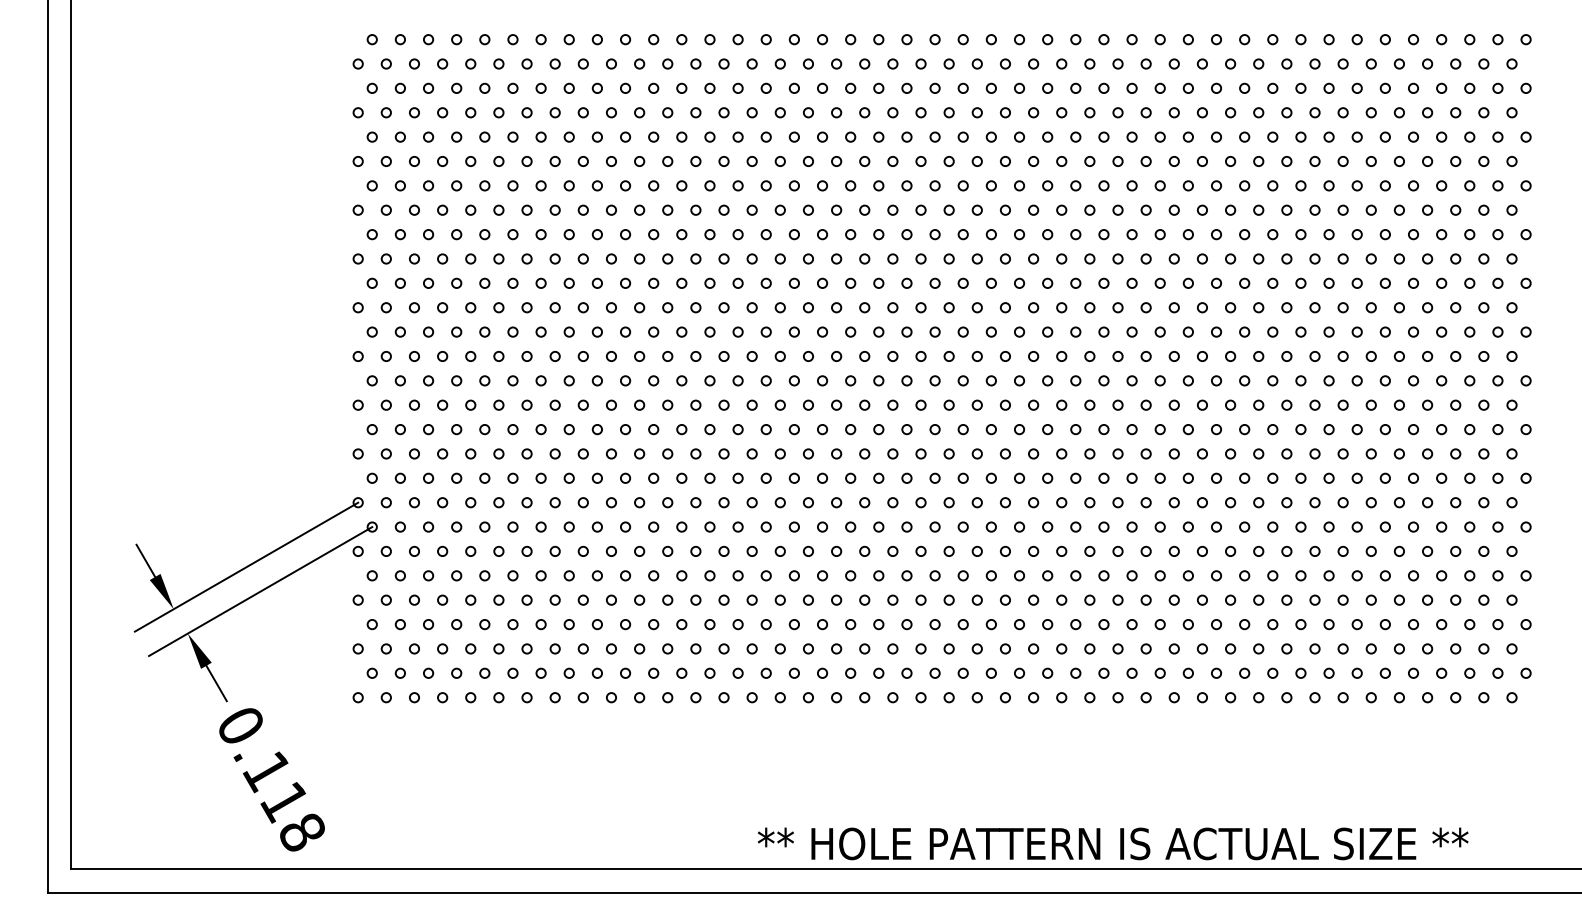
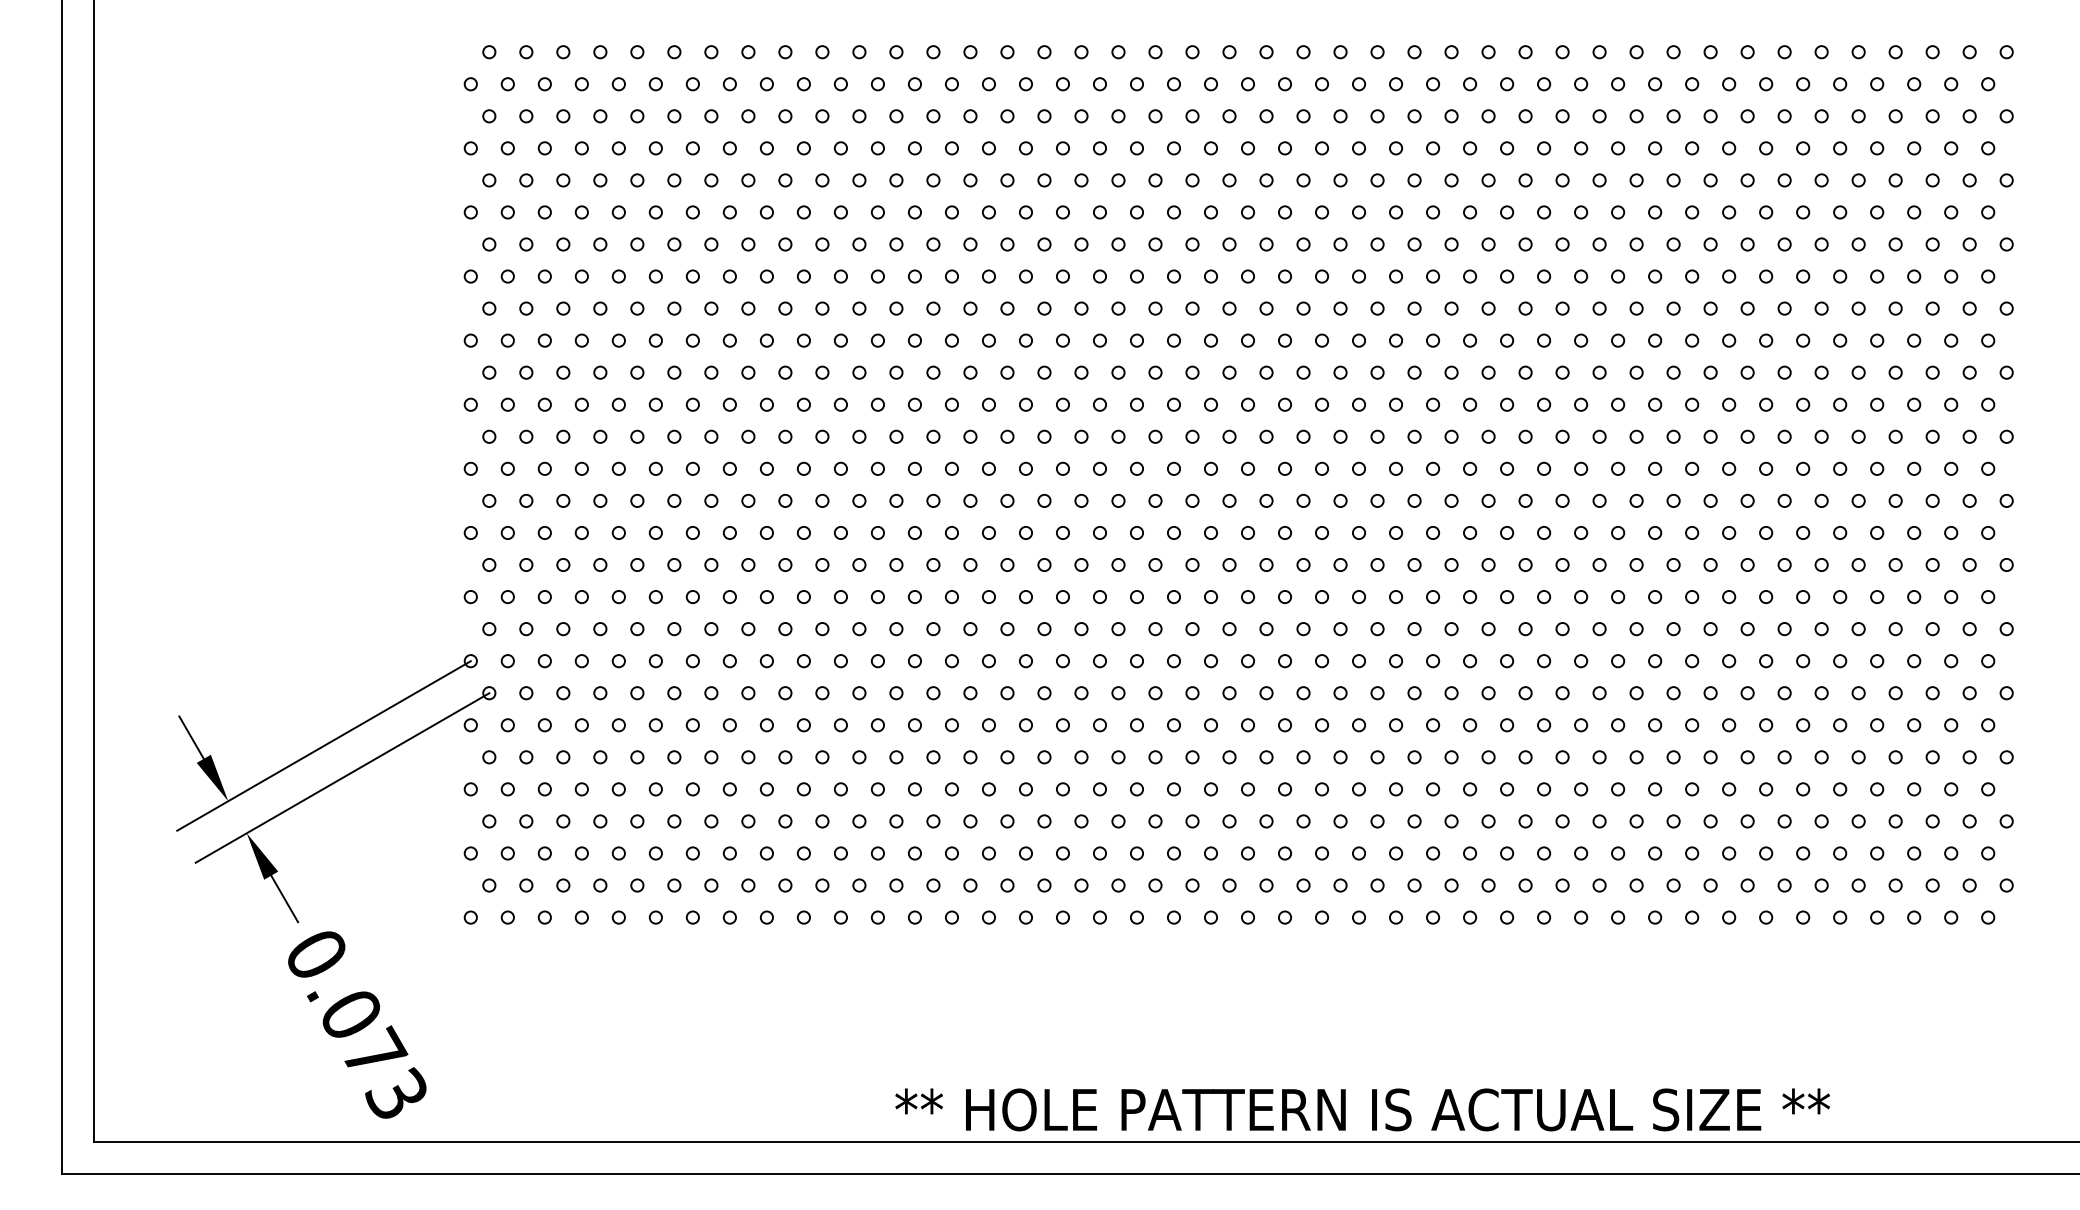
text: (284, 801) -> (373, 1053), 0.118 -> 0.073
text: (1113, 843) -> (1362, 1109), moved

